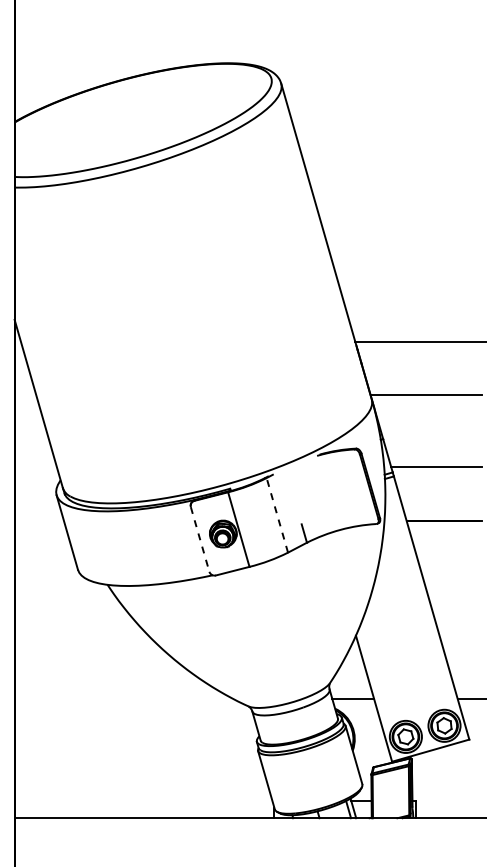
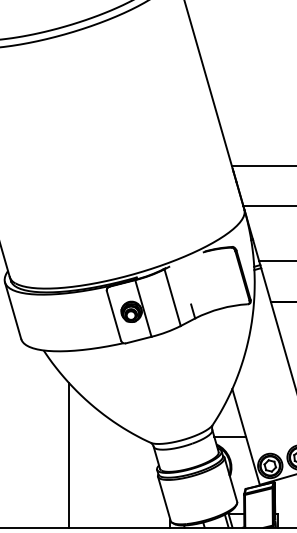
line: (277, 515) -> (172, 297), dashed -> solid
line: (200, 539) -> (114, 316), dashed -> solid
line: (140, 722) -> (68, 455), added

